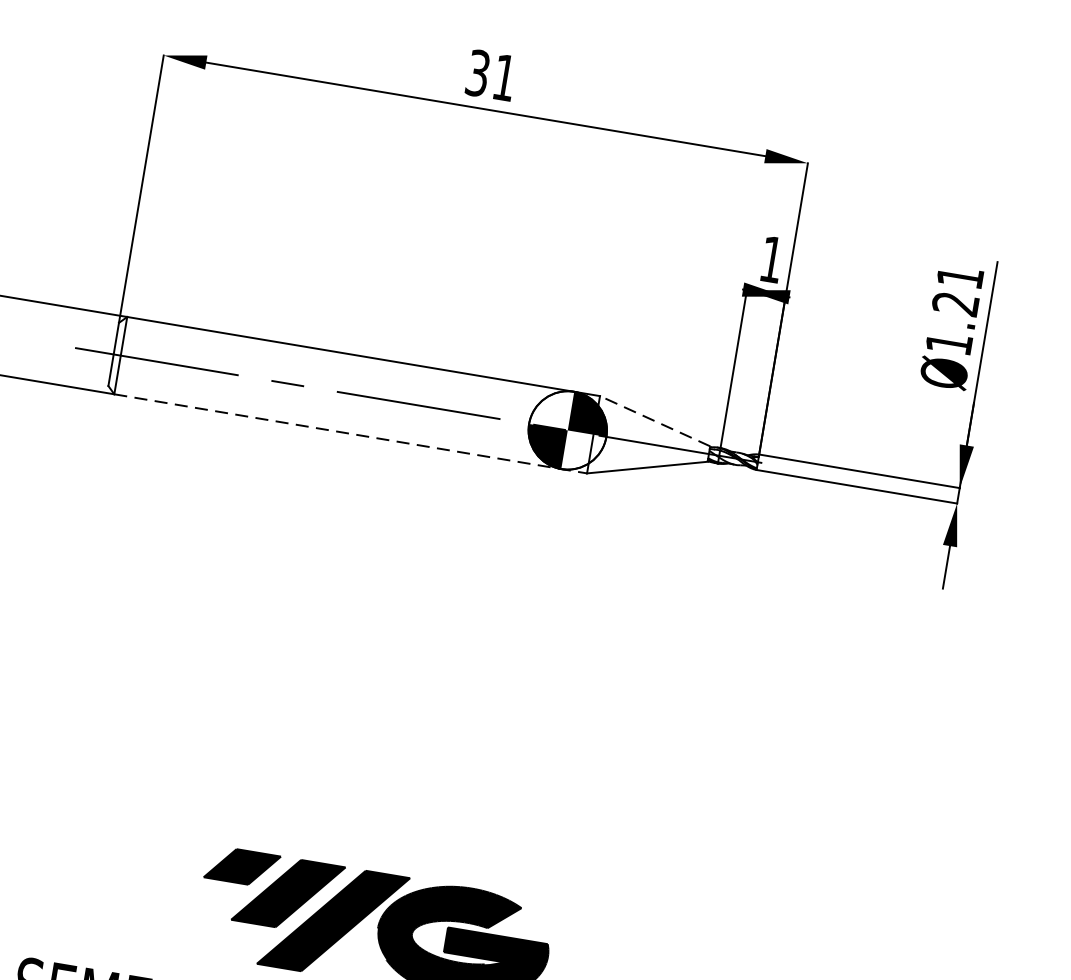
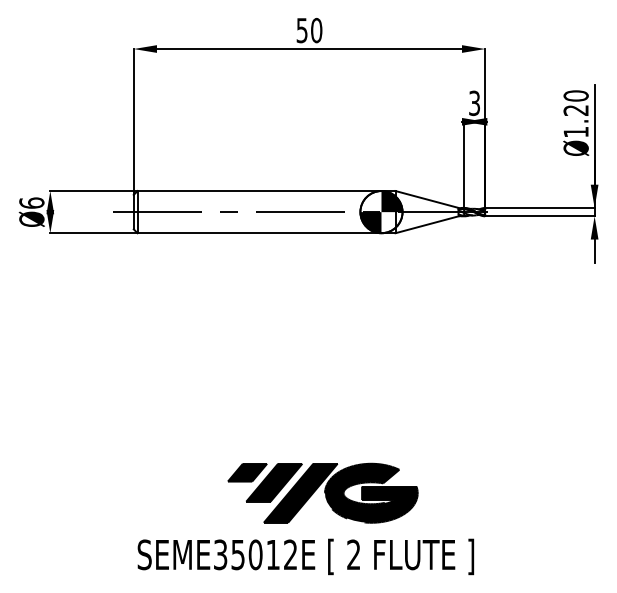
text: (491, 75) -> (309, 30), 31 -> 50
text: (771, 259) -> (474, 103), 1 -> 3
text: (959, 276) -> (575, 95), Ø1.21 -> Ø1.20
line: (655, 421) -> (427, 199), dashed -> solid
line: (350, 434) -> (266, 233), dashed -> solid

